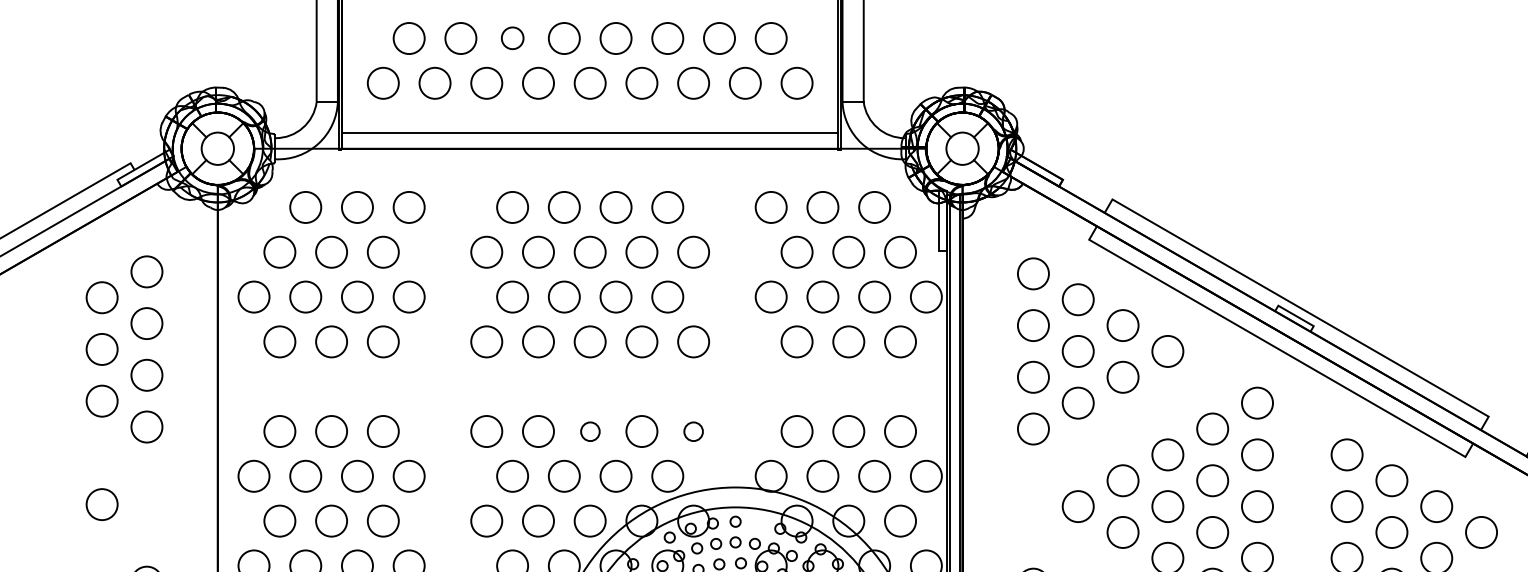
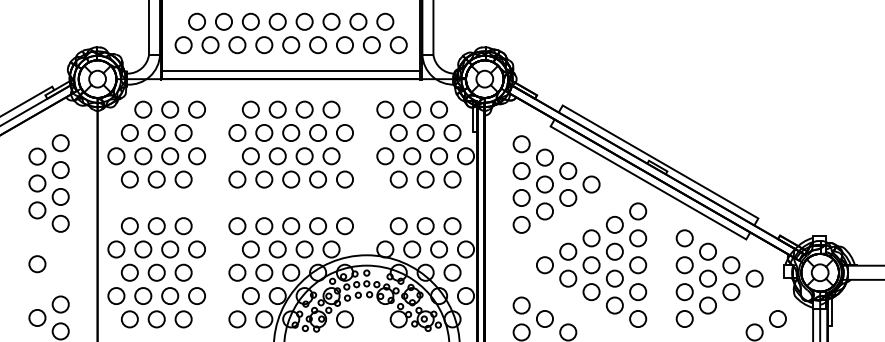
circle: (511, 37) -> (250, 21), size x1.43
circle: (590, 432) -> (291, 226), size x1.67
circle: (692, 432) -> (344, 226), size x1.67

